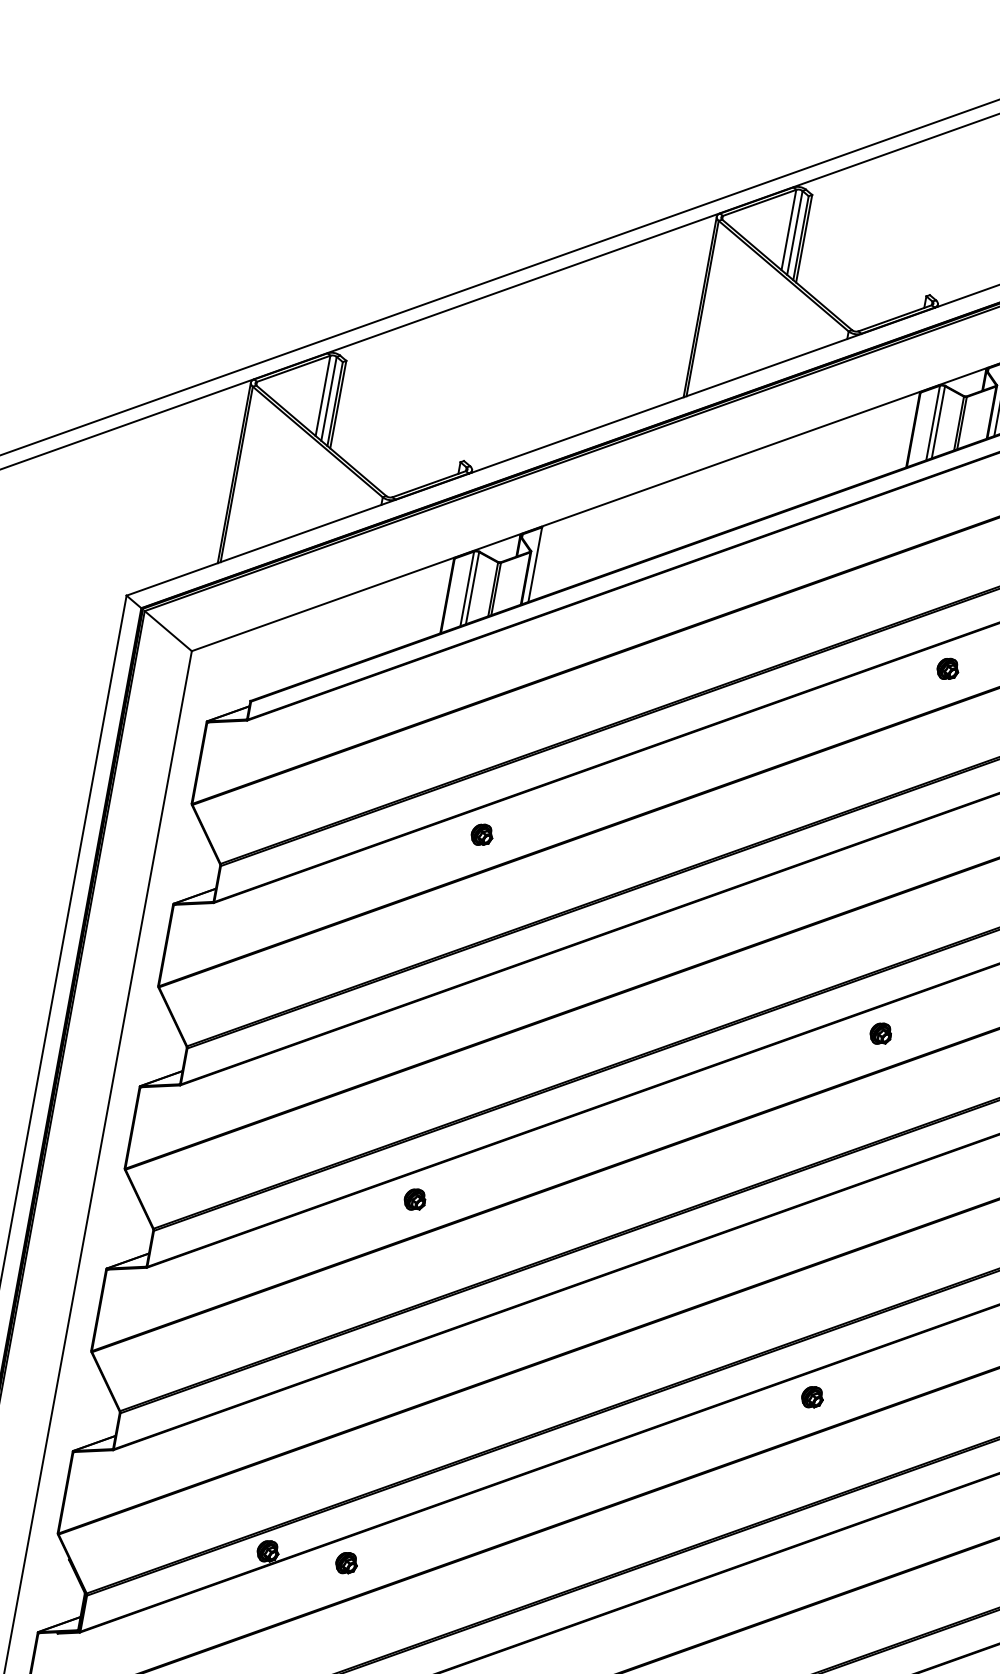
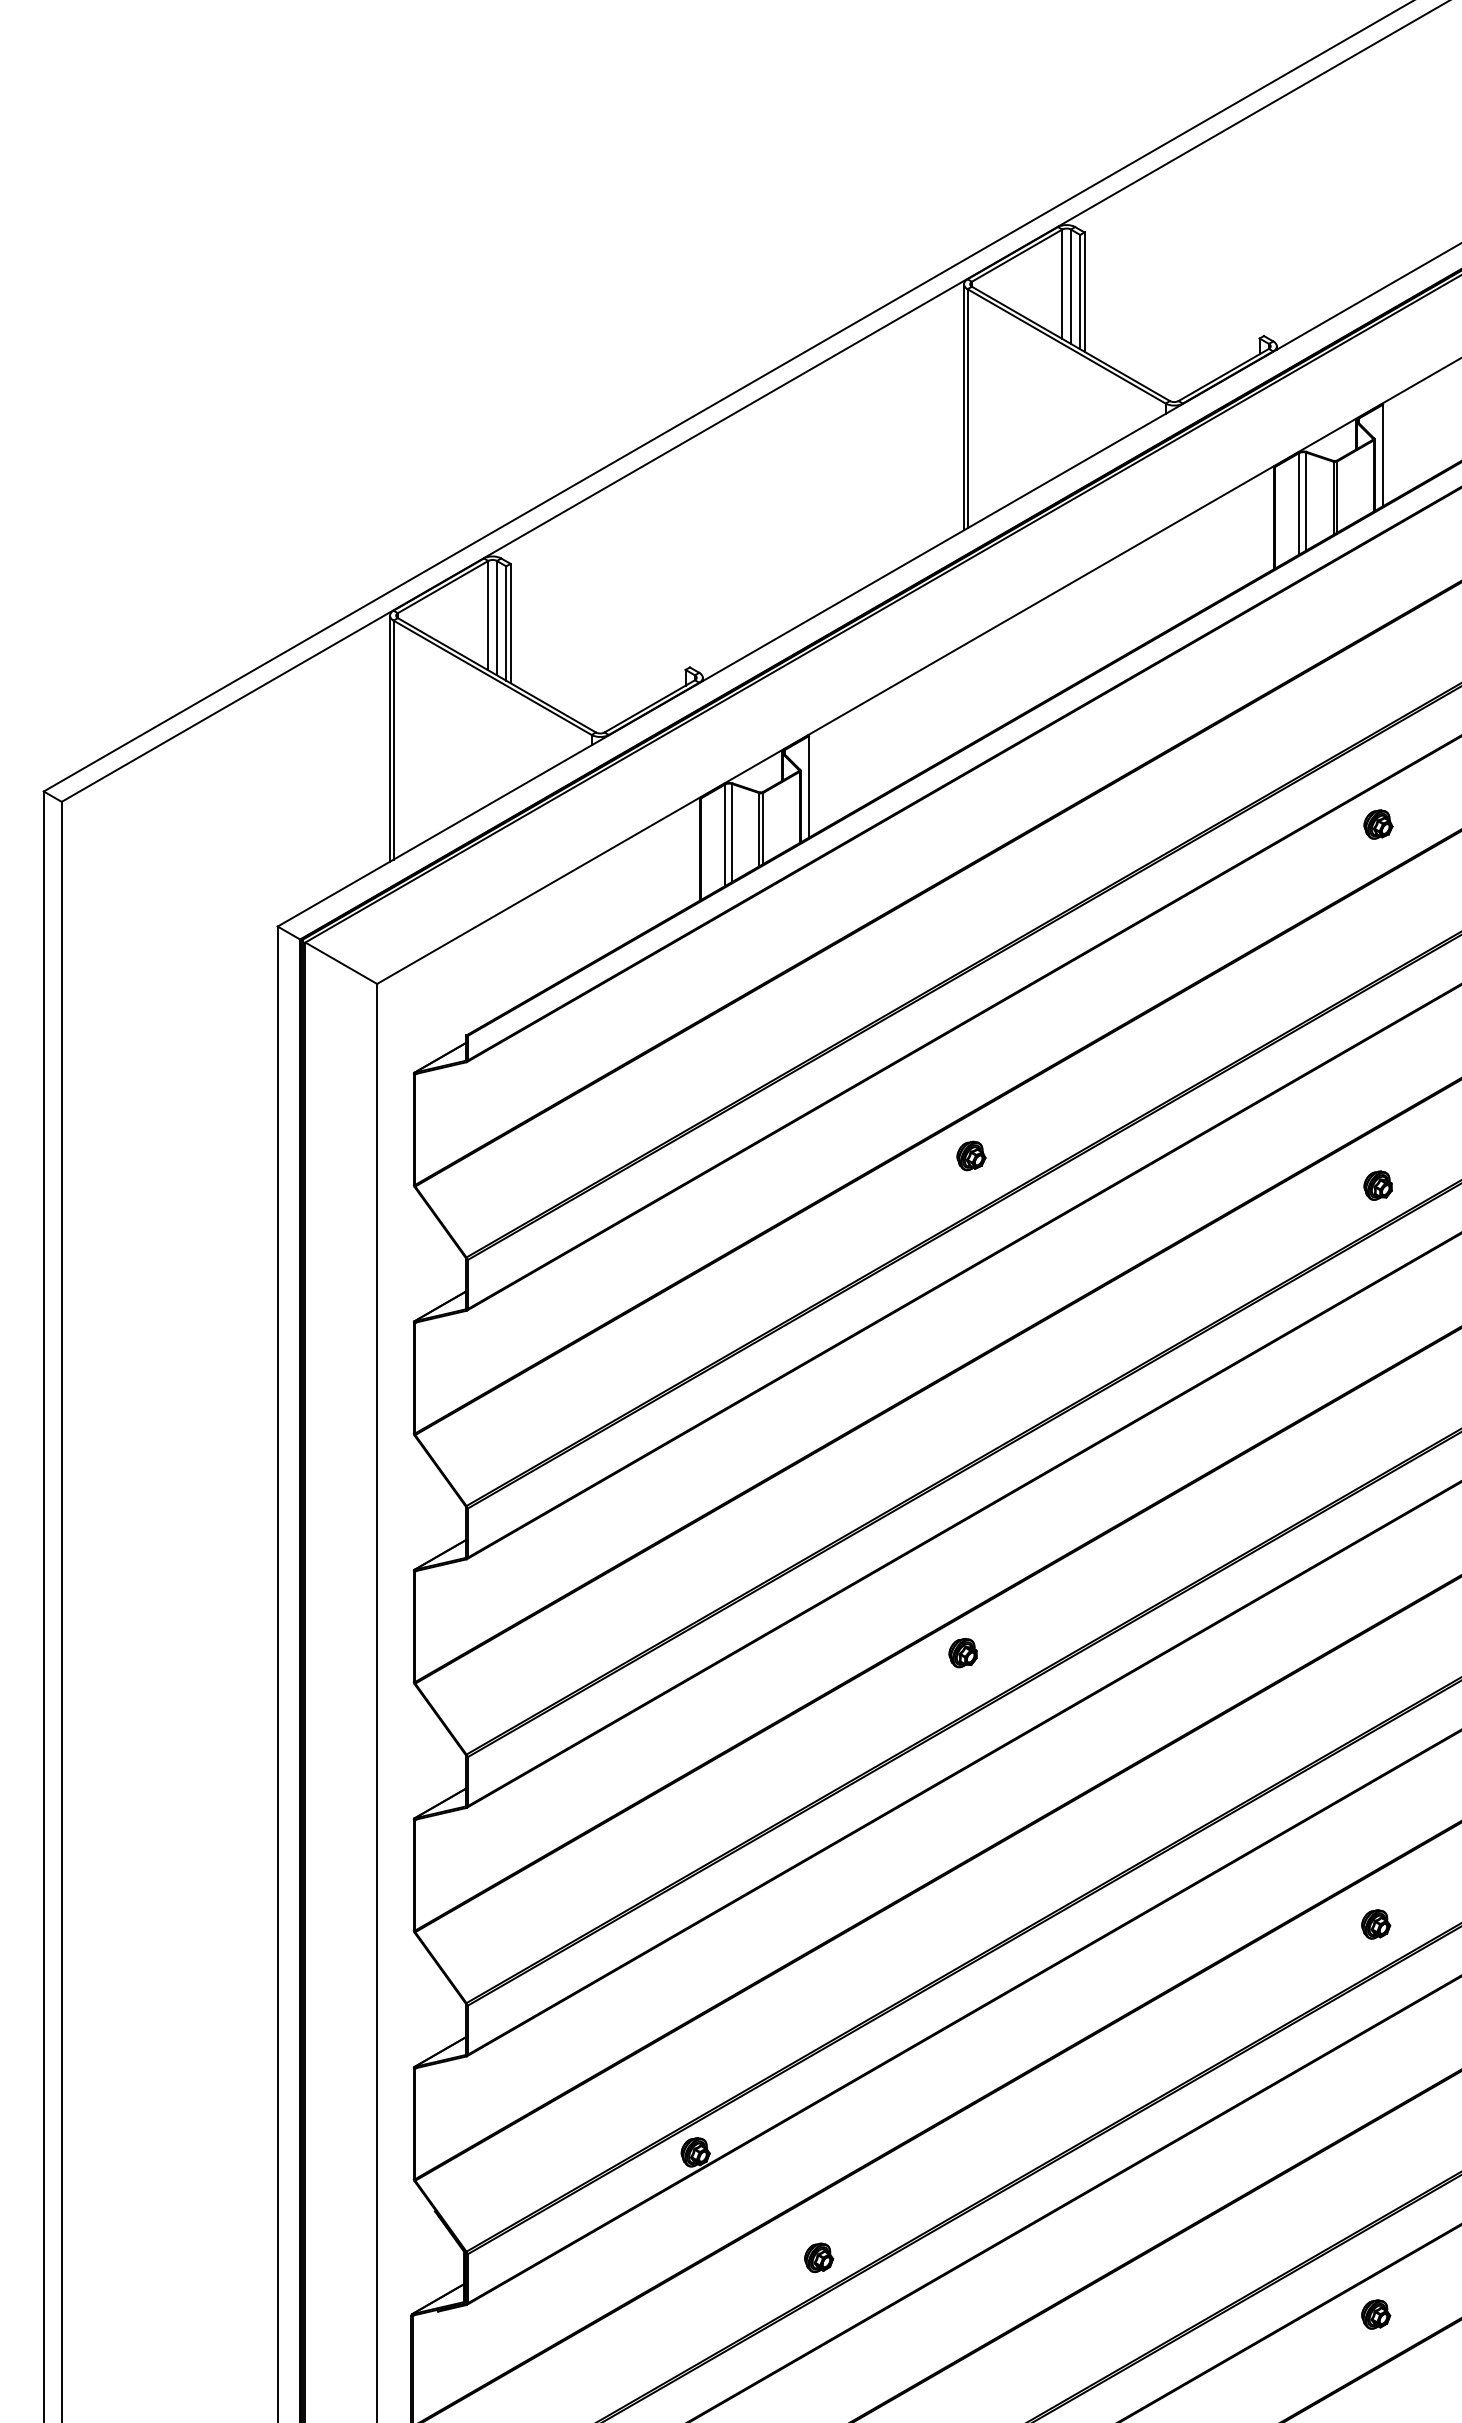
part: (482, 834) -> (971, 1155), moved
part: (880, 1033) -> (1377, 1185), moved
part: (414, 1199) -> (962, 1653), moved
part: (812, 1397) -> (1376, 1924), moved
part: (347, 1563) -> (819, 2257), moved

